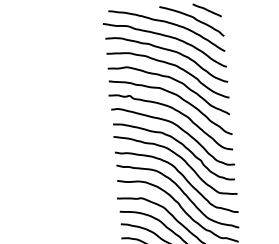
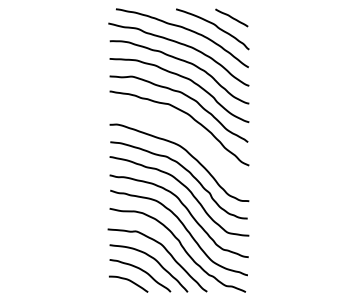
curve: (175, 110) -> (184, 132), removed

